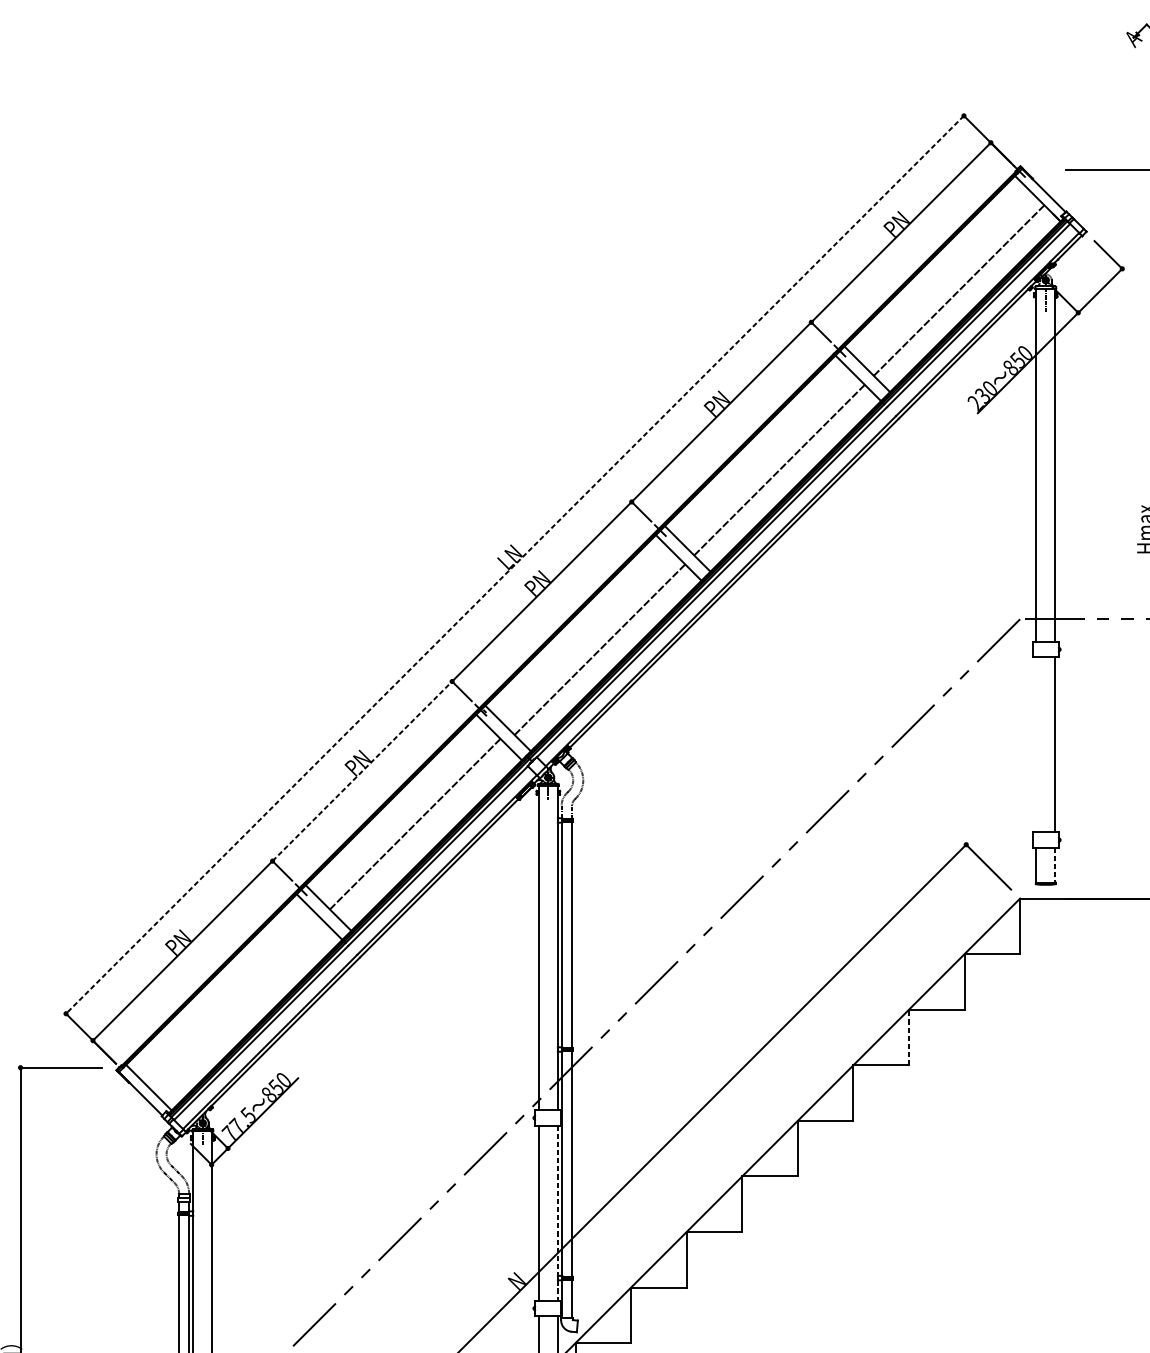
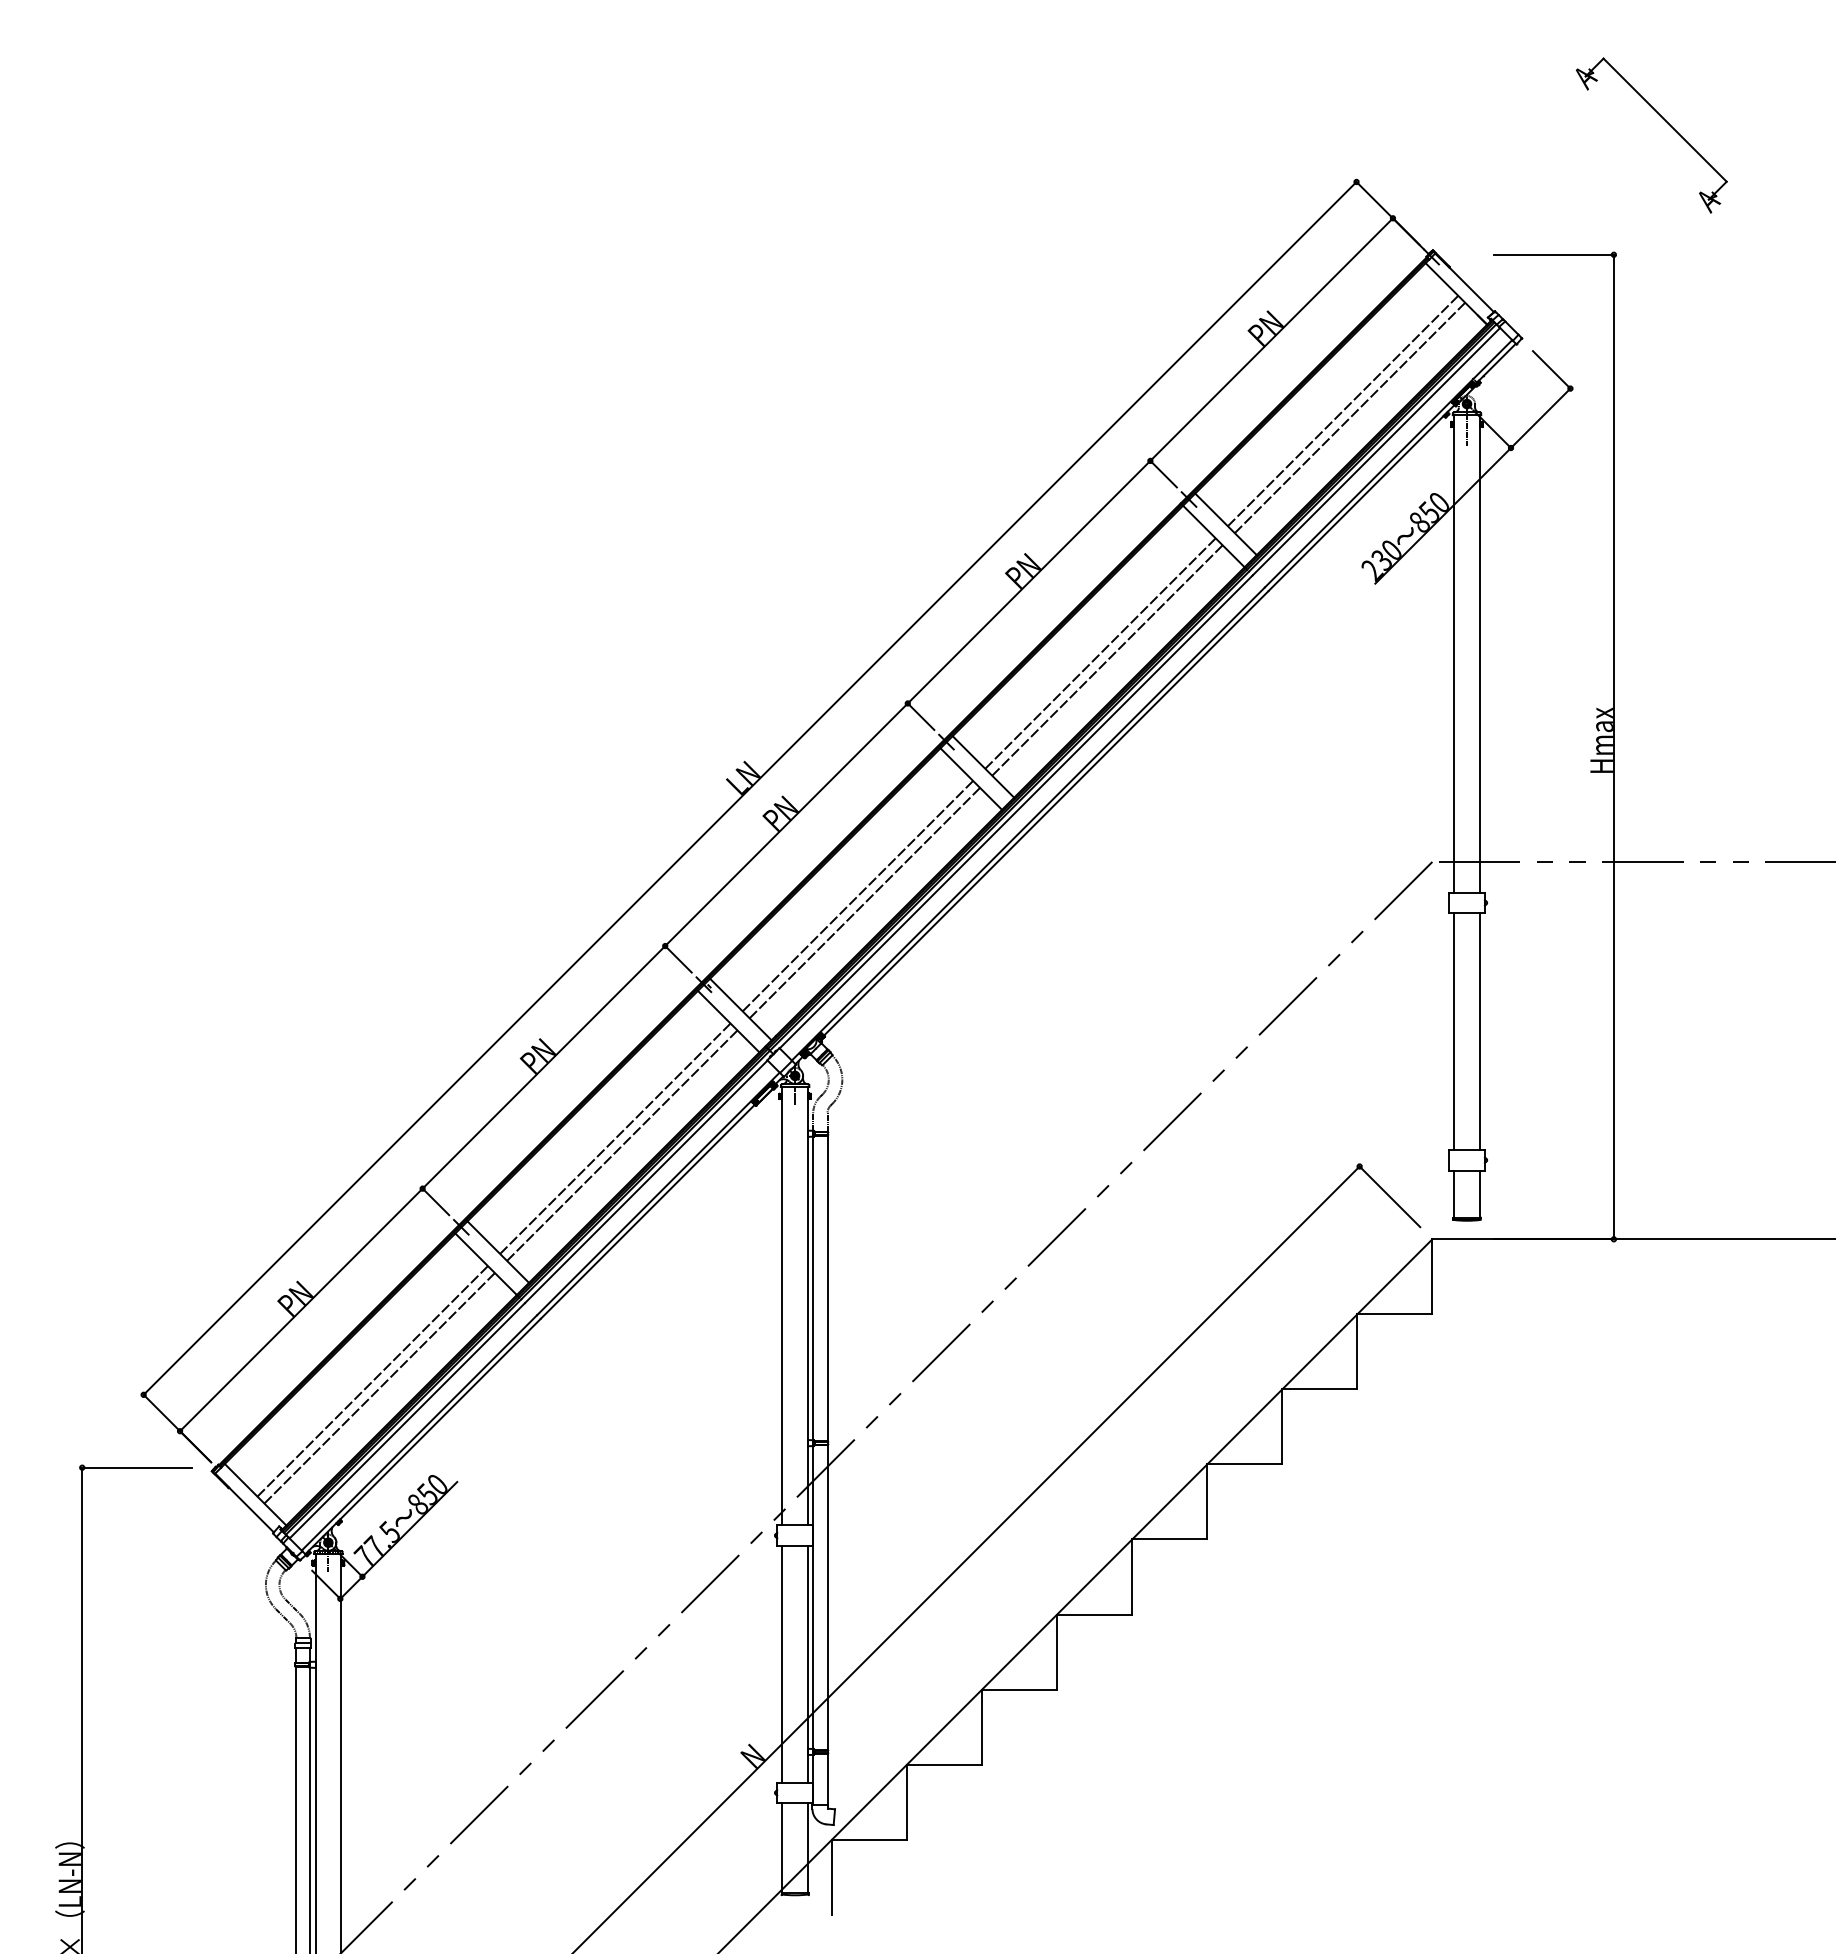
line: (953, 285) -> (1342, 410), added
line: (774, 464) -> (1100, 653), added
line: (515, 564) -> (750, 788), dashed -> solid
line: (594, 644) -> (857, 895), added
line: (1036, 744) -> (1454, 1031), added
line: (362, 771) -> (543, 1067), dashed -> solid
line: (420, 829) -> (622, 1145), added
line: (1054, 865) -> (1479, 1194), dashed -> solid
line: (235, 1003) -> (372, 1381), added
line: (240, 1009) -> (379, 1388), added
line: (909, 1037) -> (1282, 1426), dashed -> solid
line: (557, 1213) -> (807, 1664), dashed -> solid

